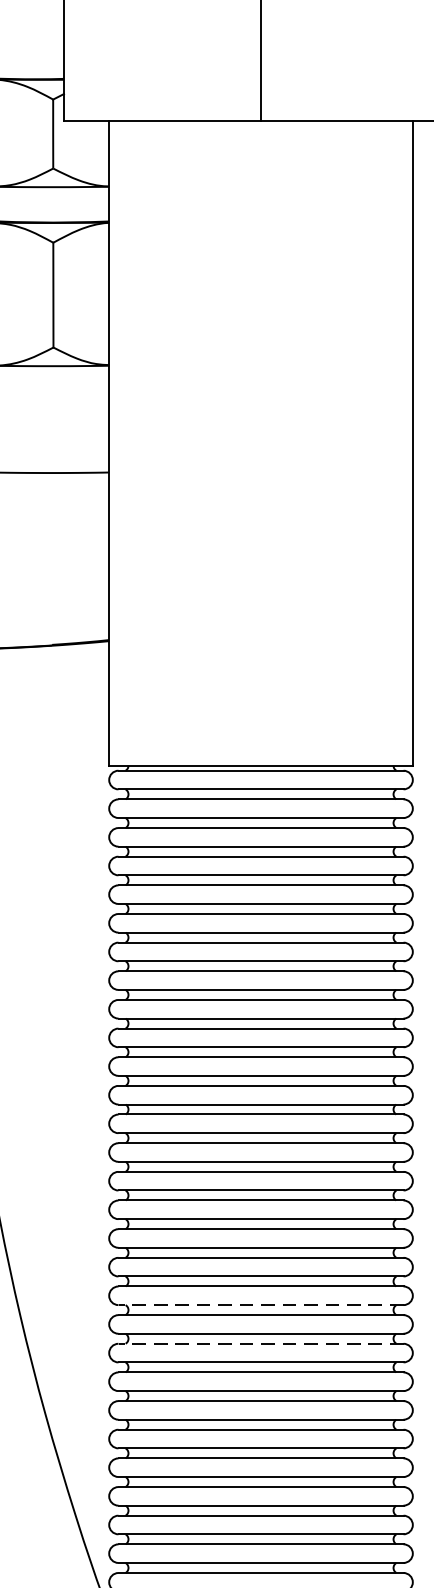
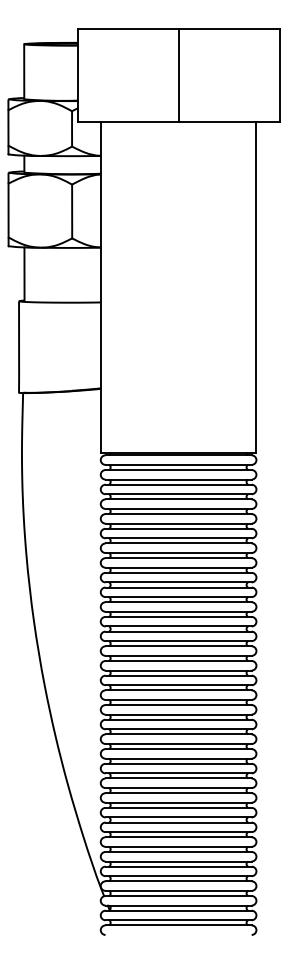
line: (260, 1305) -> (178, 729), dashed -> solid
line: (260, 1344) -> (178, 749), dashed -> solid

